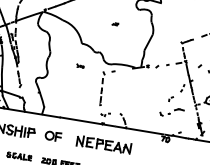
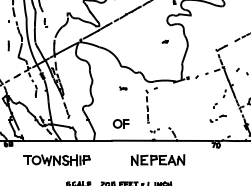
part: (114, 23) -> (164, 41), moved
part: (172, 112) -> (218, 118), size x0.7
part: (52, 135) -> (120, 123), moved

